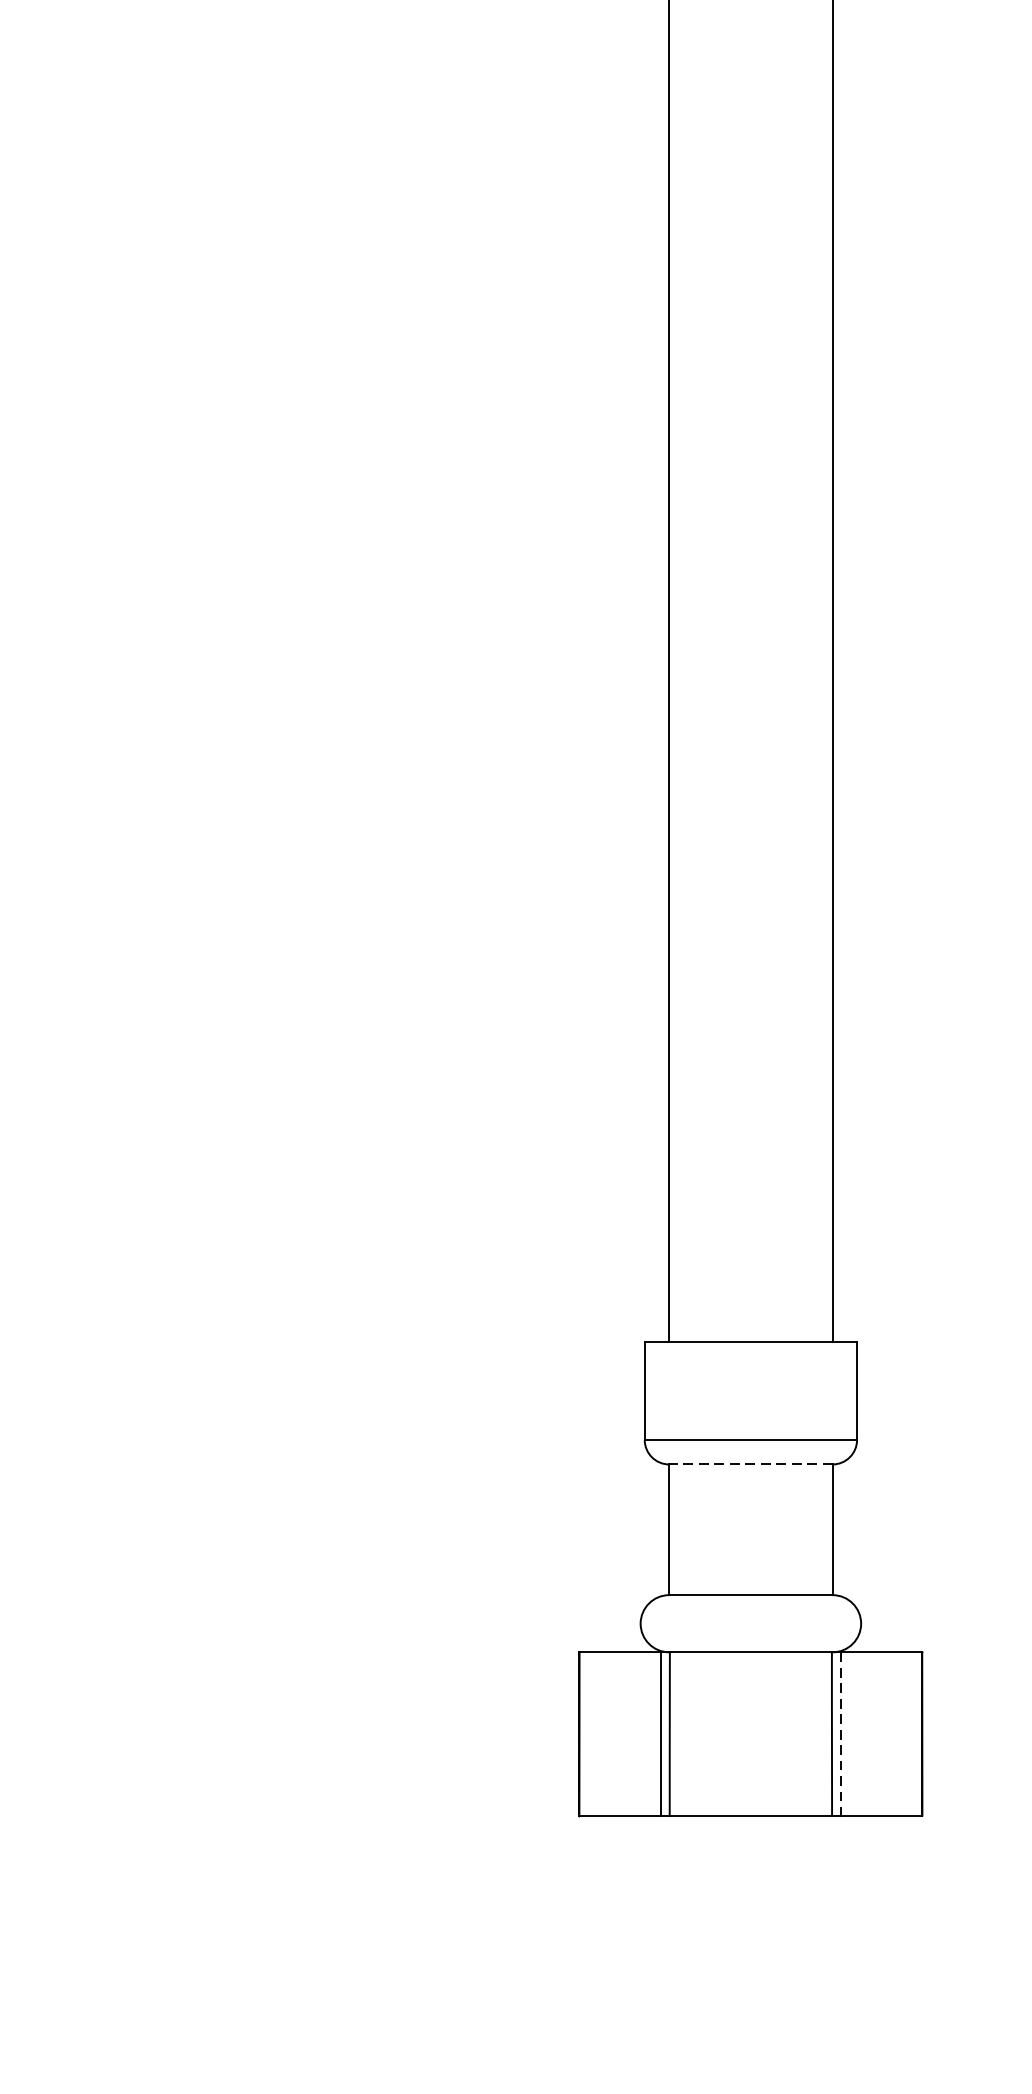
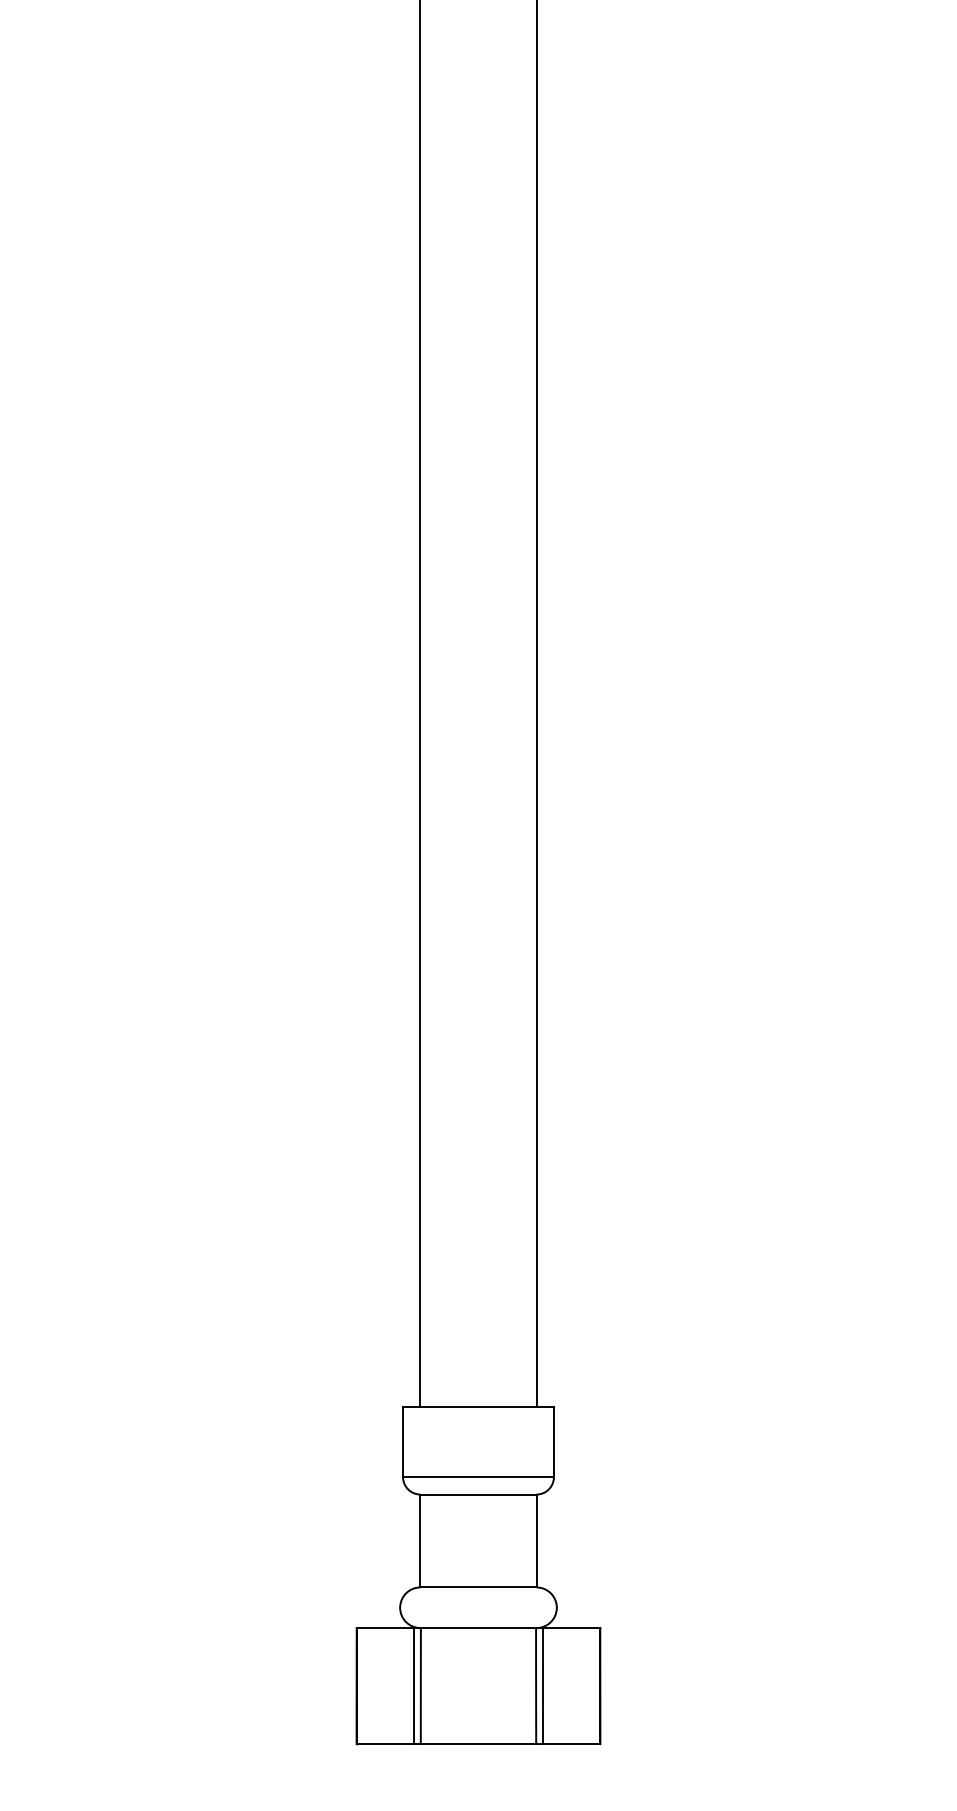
line: (750, 1464) -> (478, 1494), dashed -> solid
line: (840, 1734) -> (542, 1686), dashed -> solid

